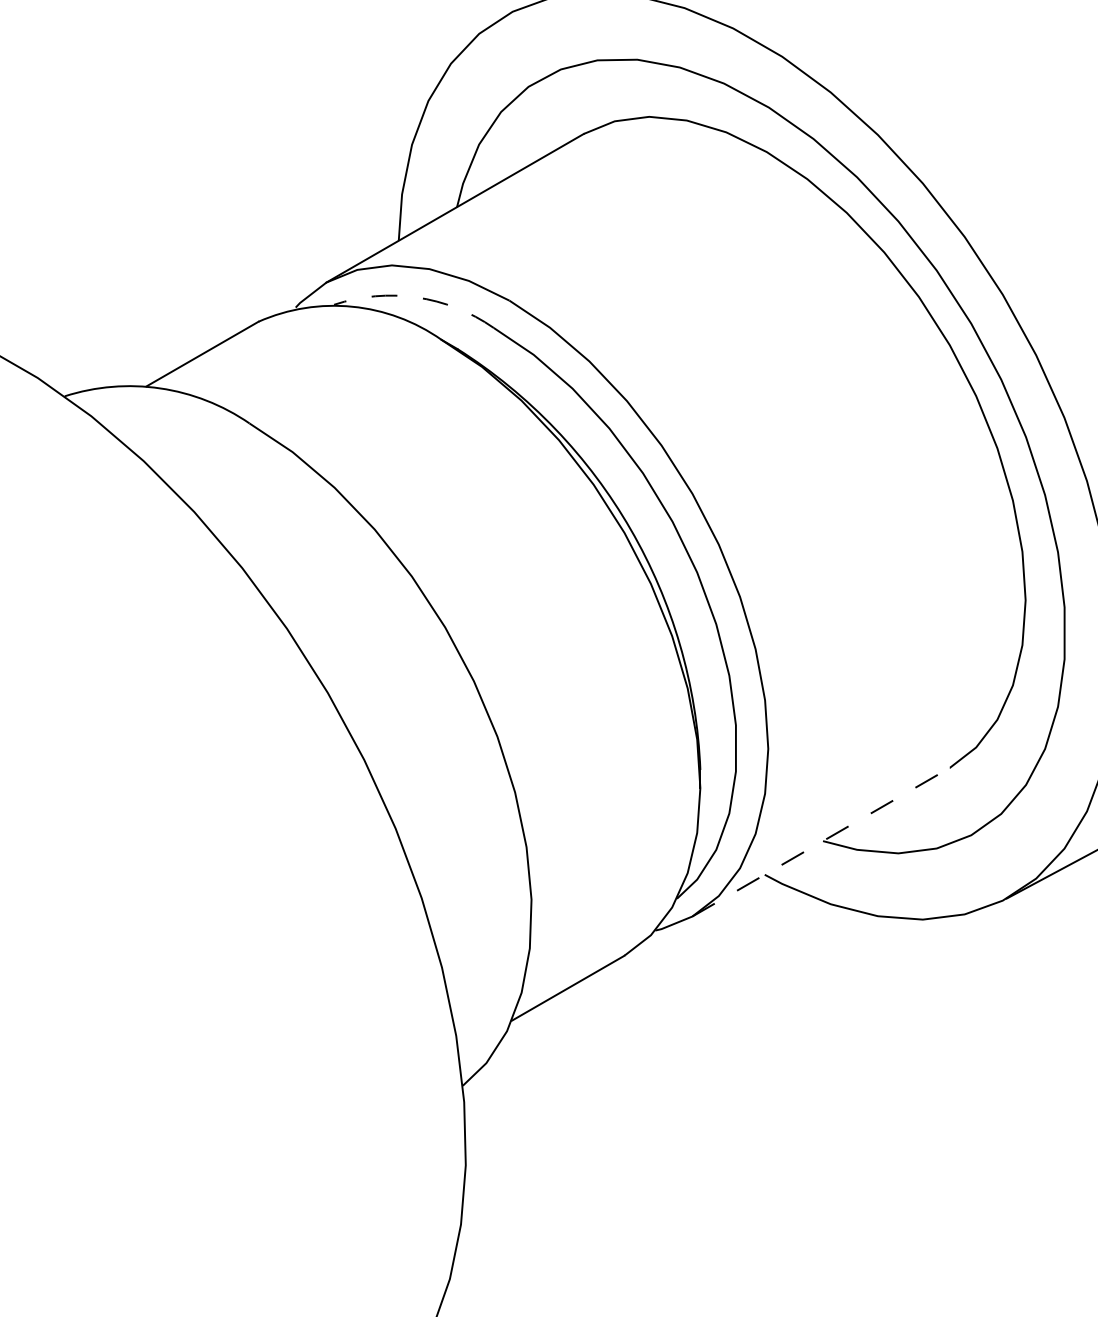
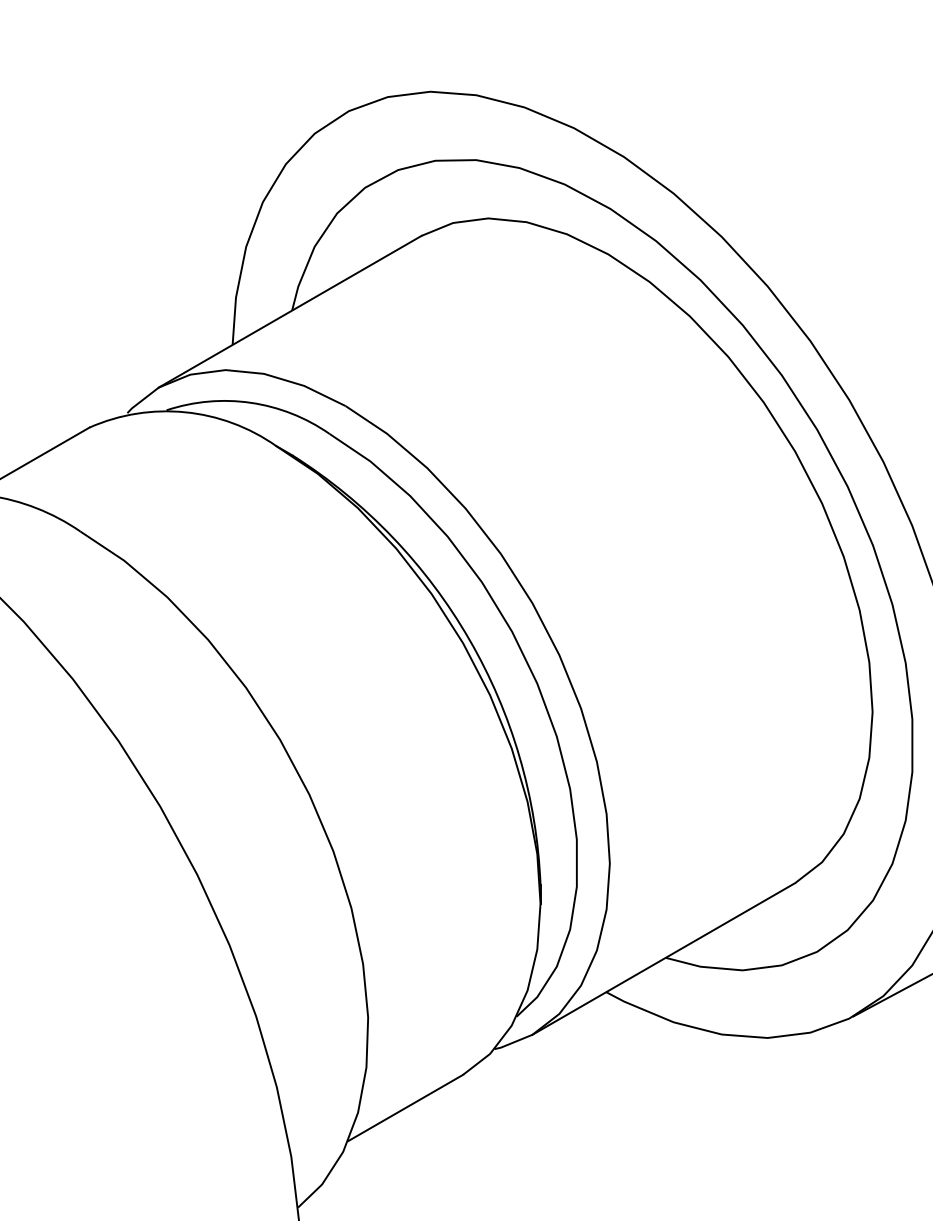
arc: (416, 297) -> (250, 402), dashed -> solid
line: (821, 842) -> (664, 959), dashed -> solid

